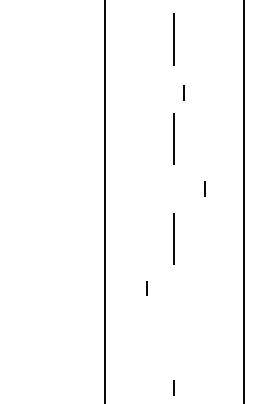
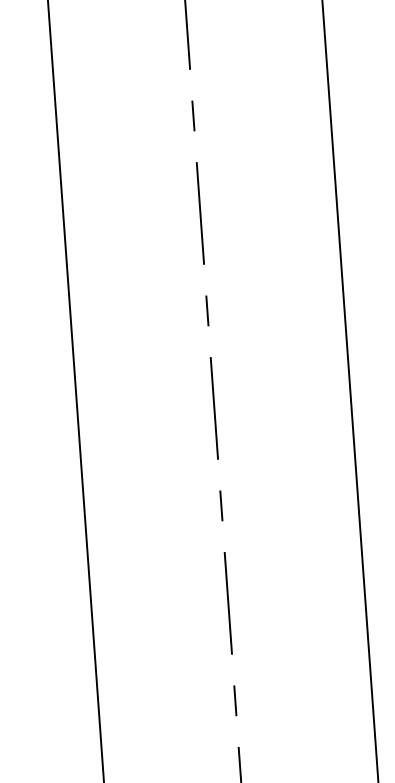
line: (183, 92) -> (191, 114), moved
line: (204, 188) -> (205, 310), moved
line: (146, 288) -> (219, 505), moved
line: (173, 338) -> (226, 603), added

